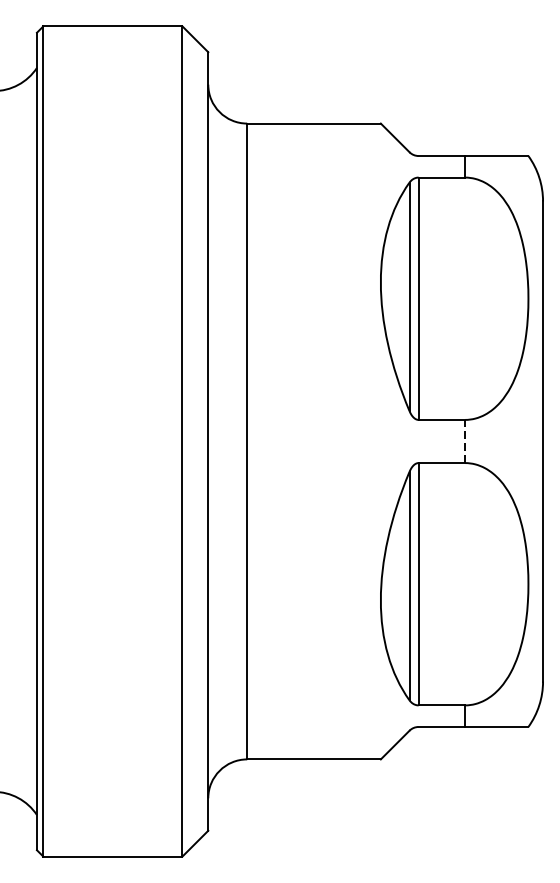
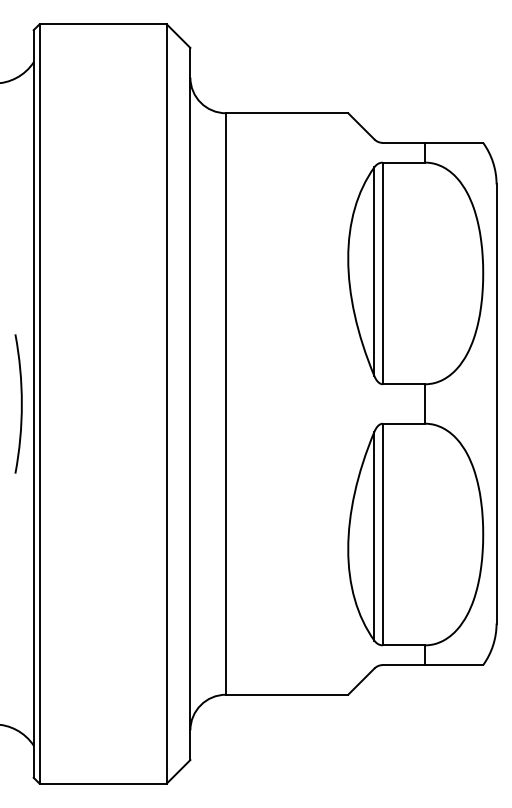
arc: (22, 440) -> (20, 403), added
line: (465, 442) -> (425, 404), dashed -> solid

